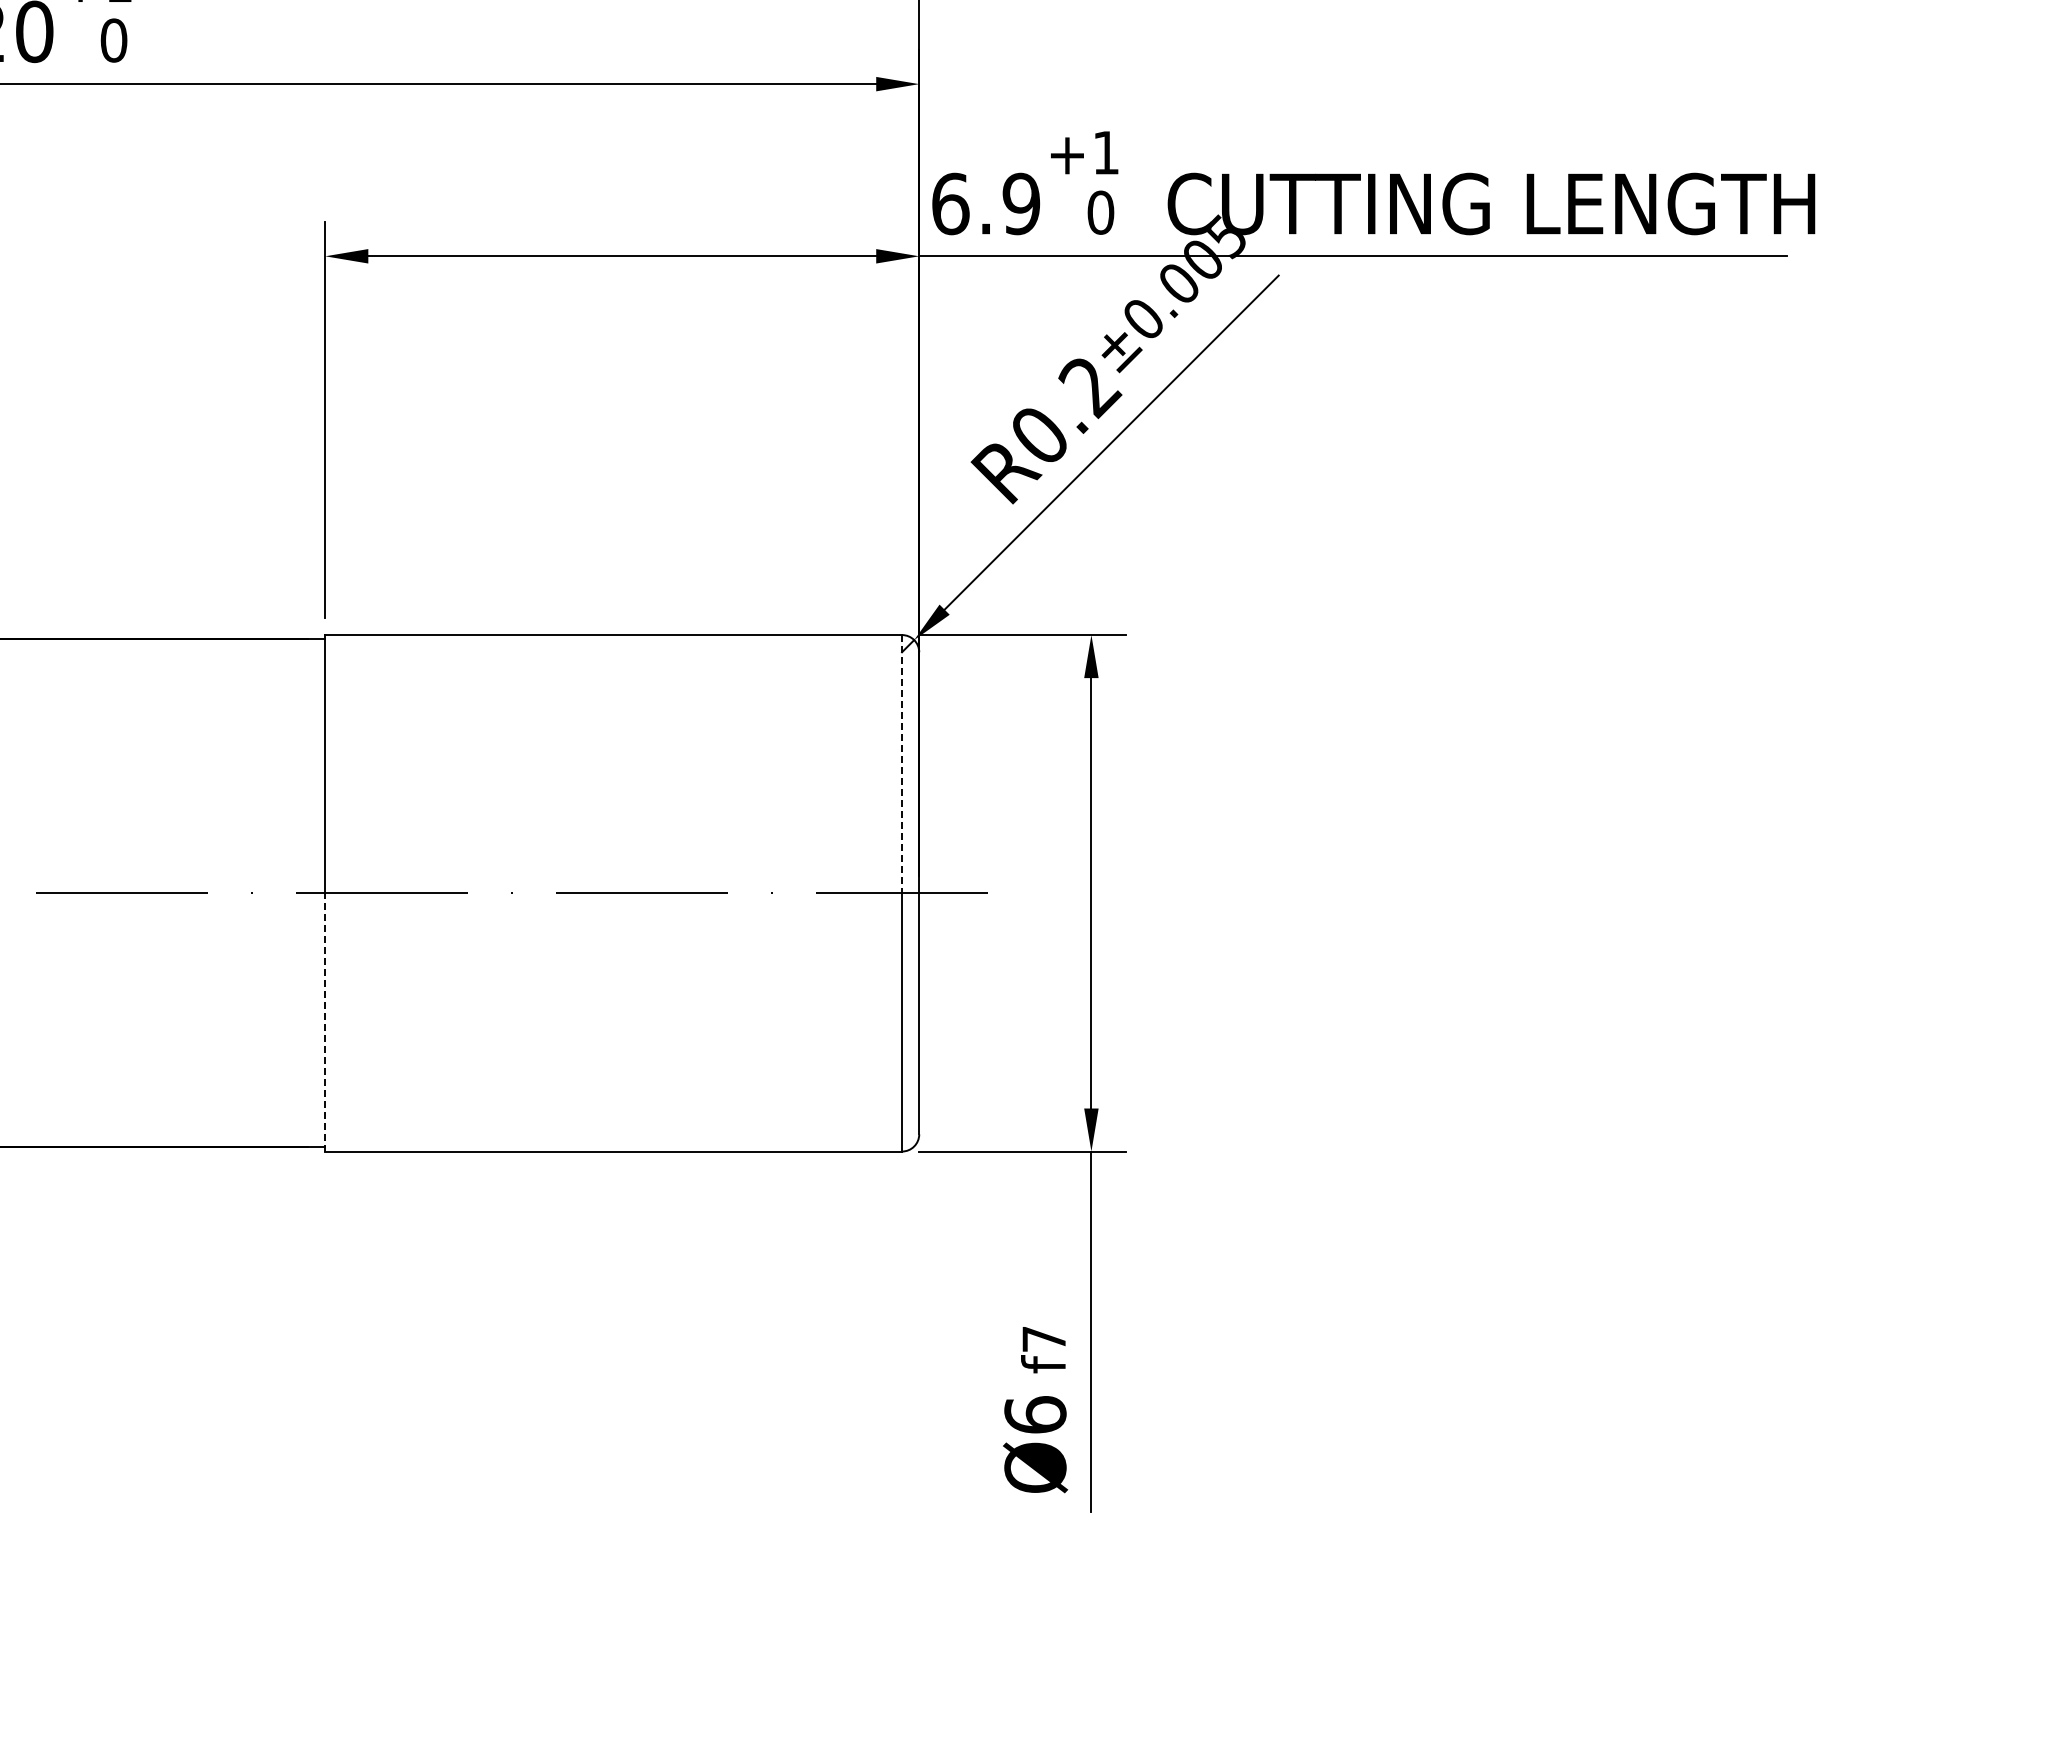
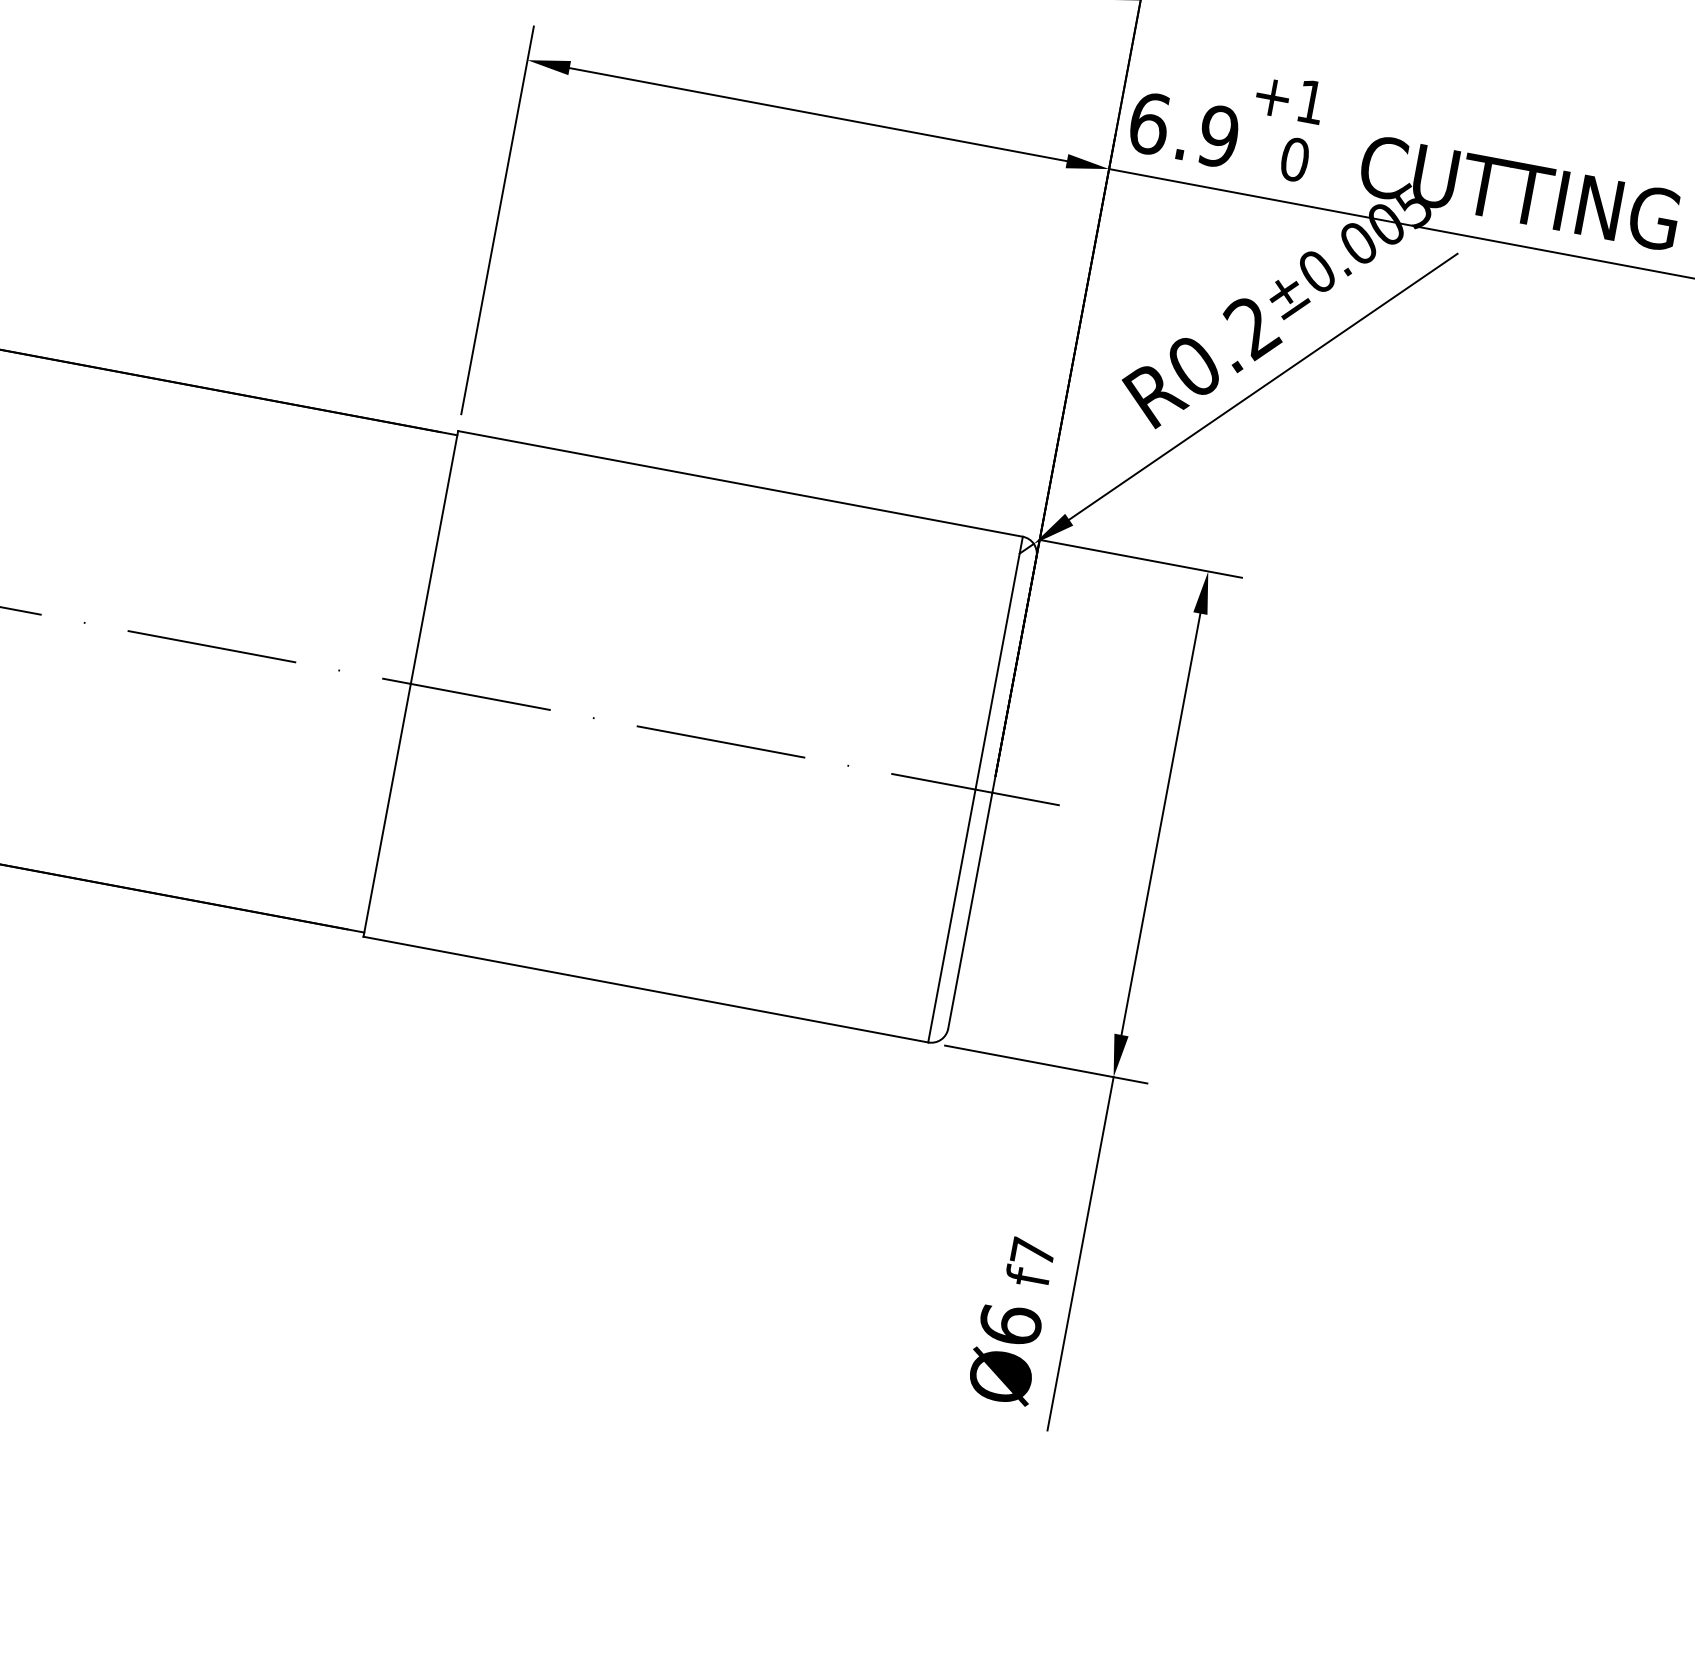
line: (902, 764) -> (999, 663), dashed -> solid
line: (325, 1021) -> (387, 809), dashed -> solid

